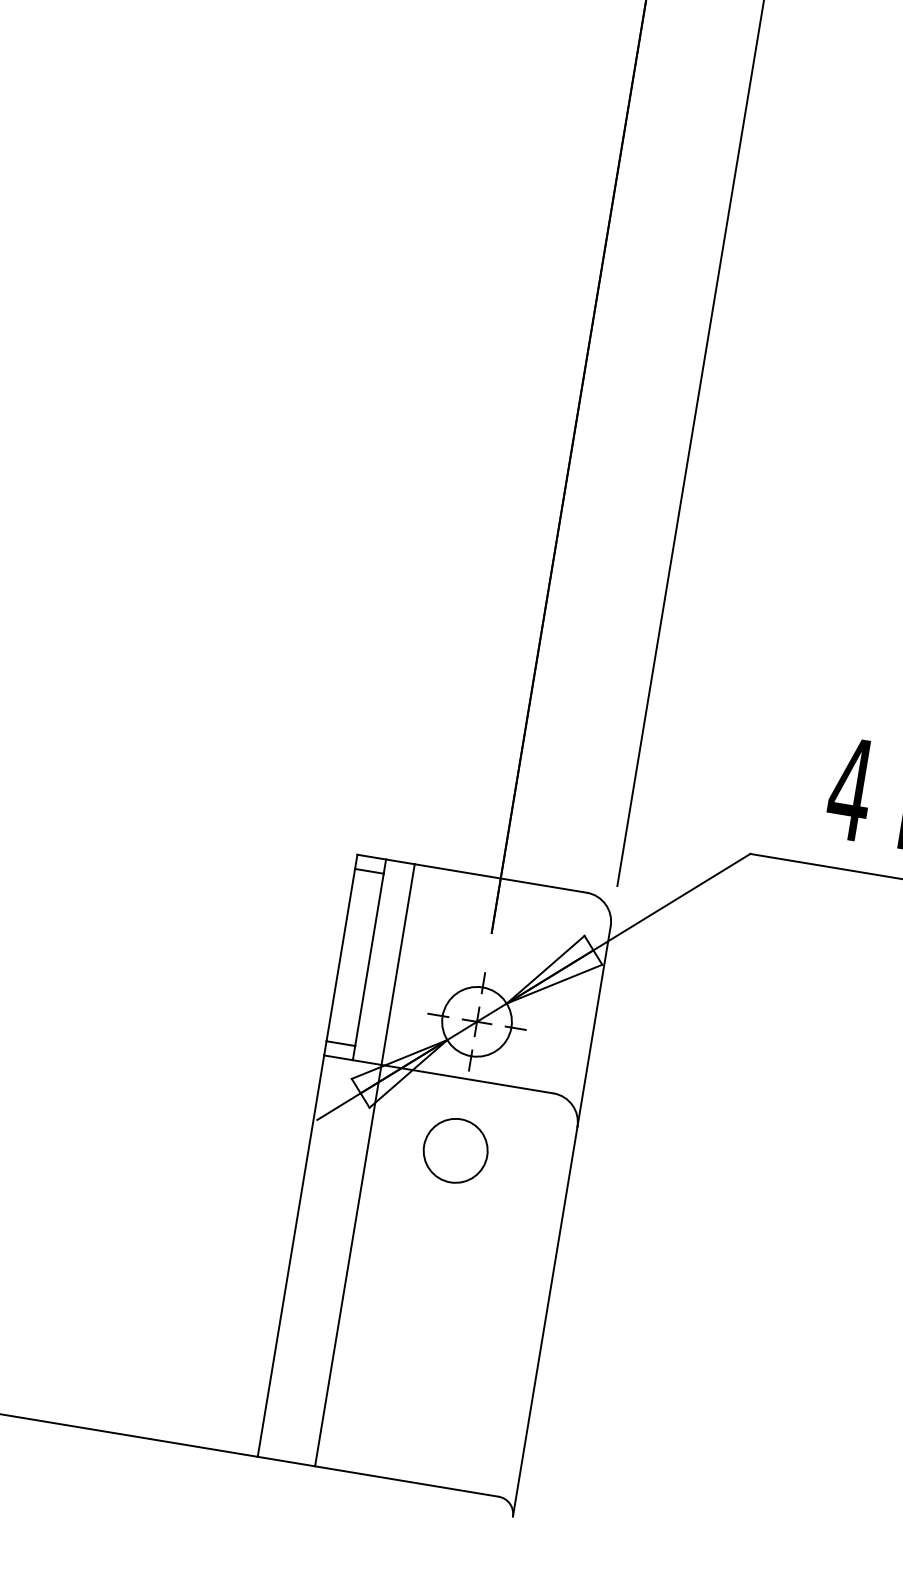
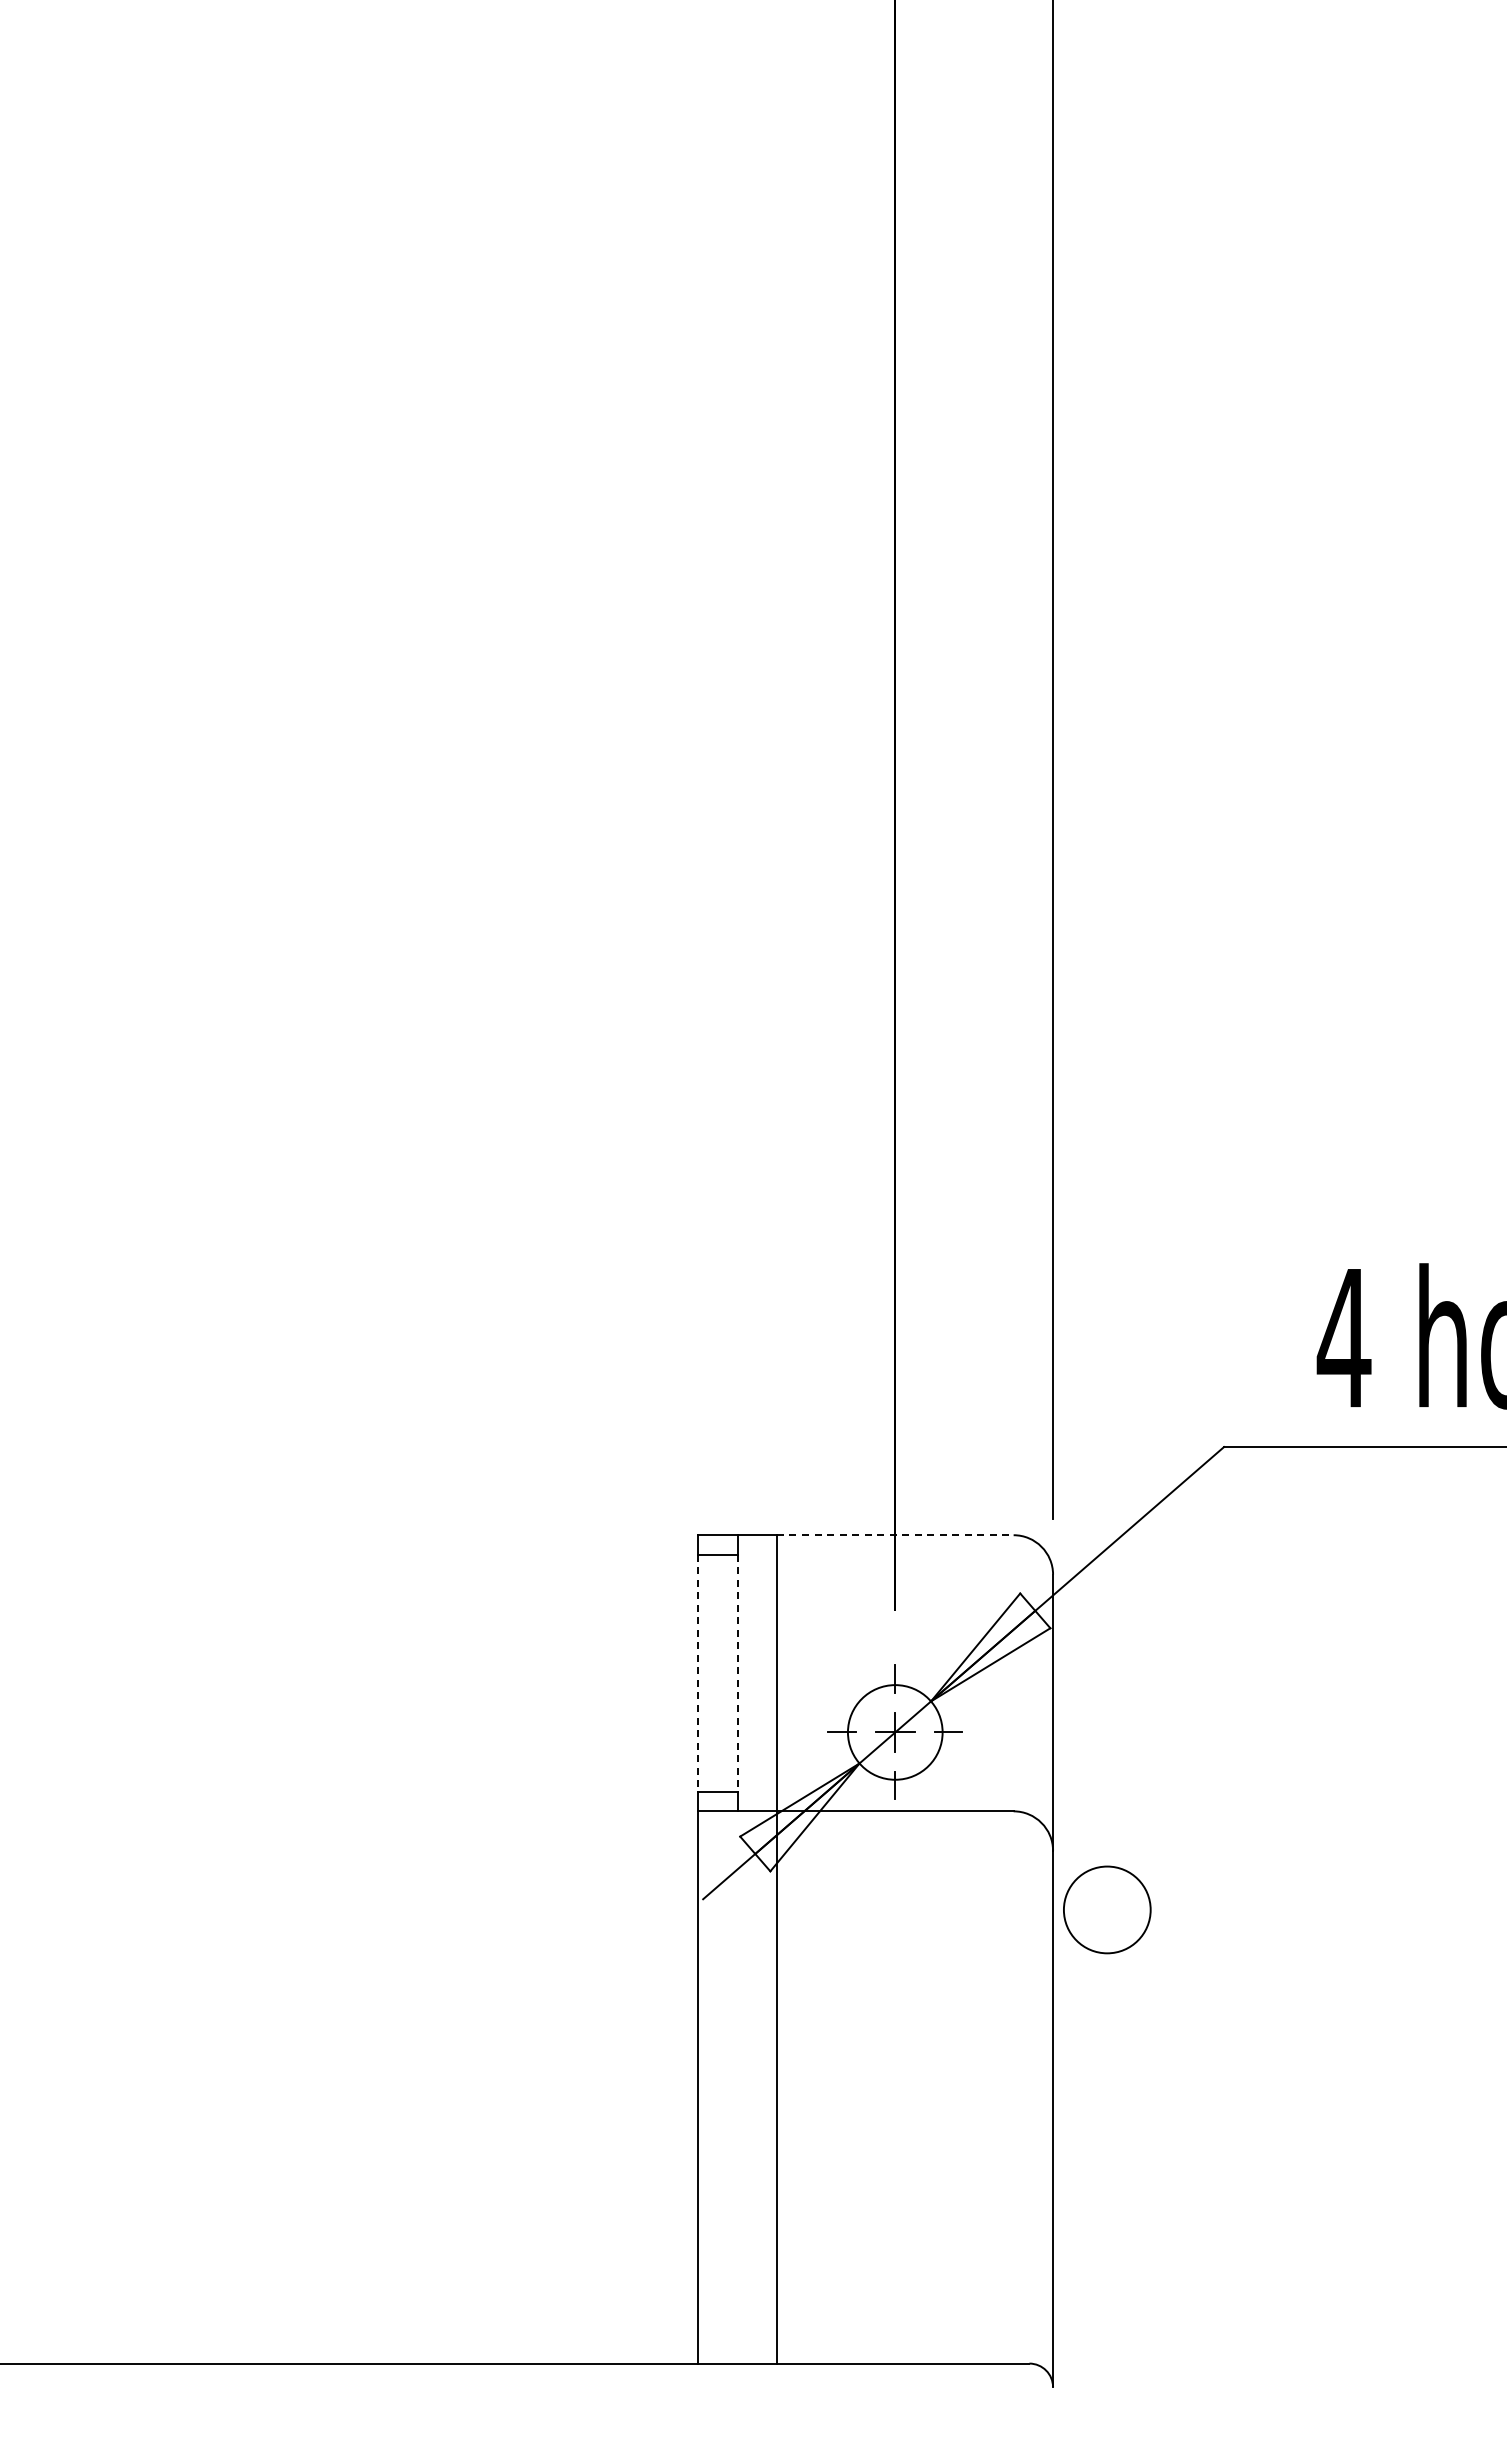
line: (500, 878) -> (895, 1535), solid -> dashed
line: (341, 955) -> (698, 1673), solid -> dashed
line: (369, 960) -> (737, 1673), solid -> dashed
circle: (455, 1150) -> (1107, 1909), moved

